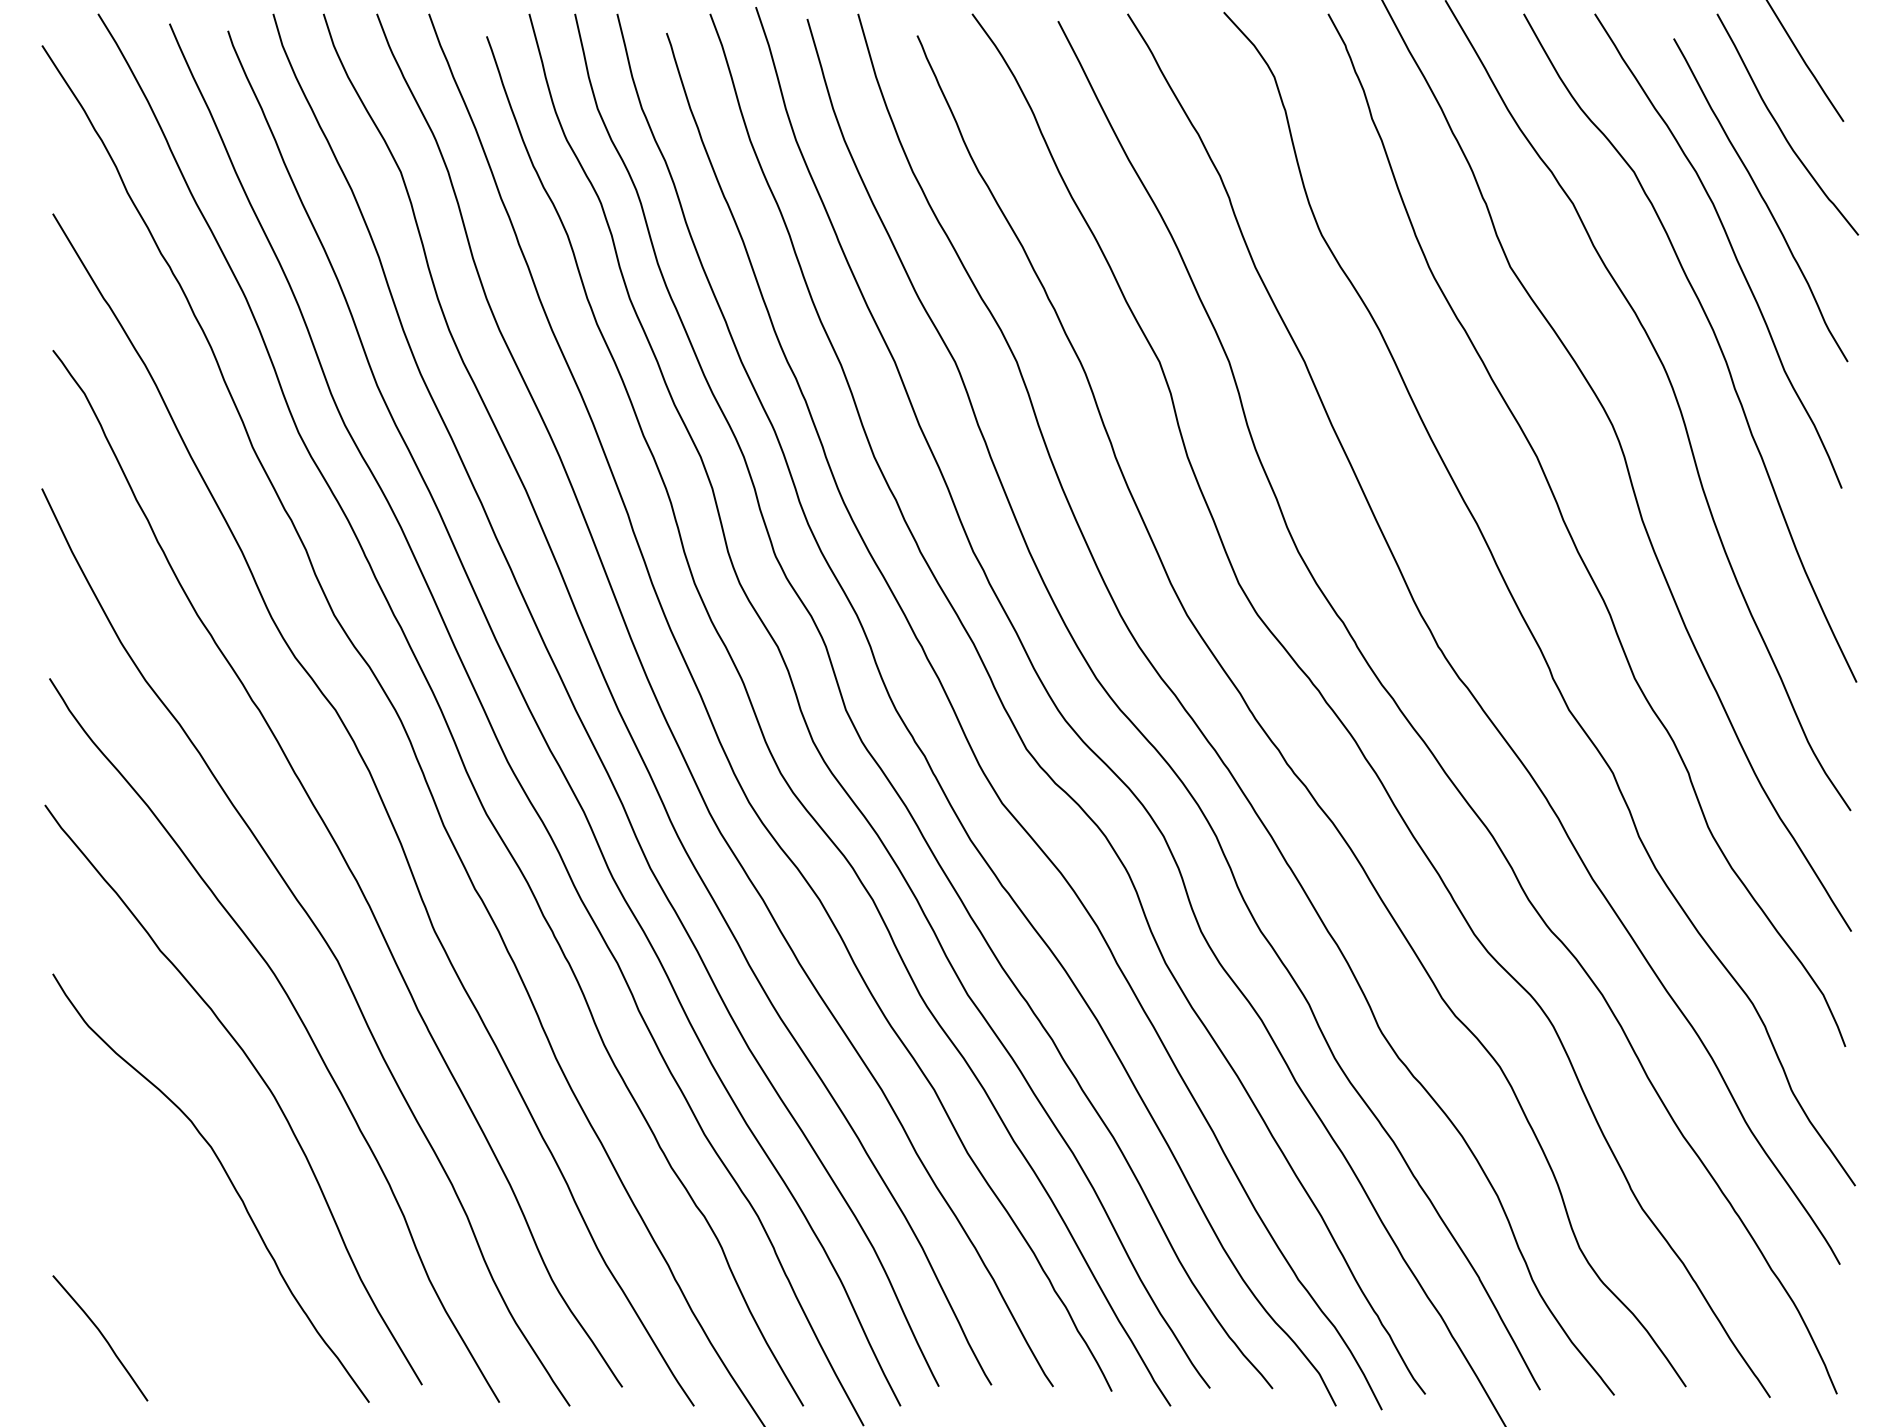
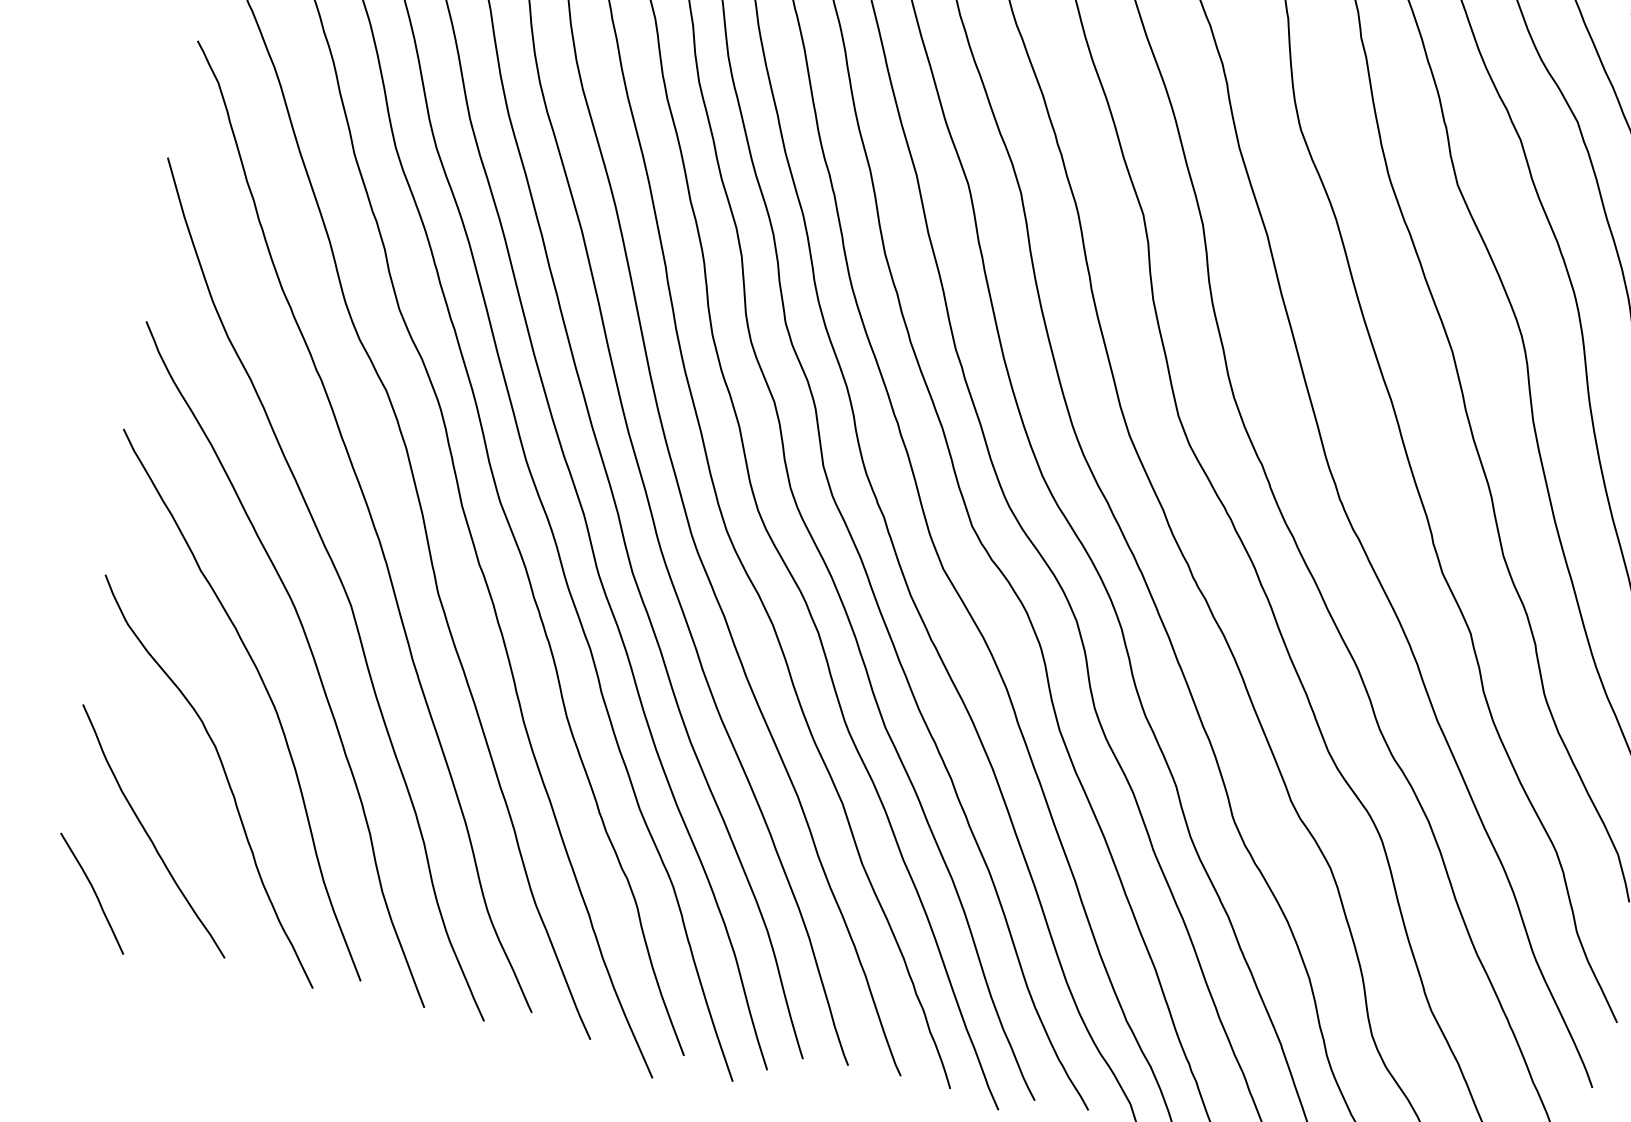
curve: (152, 1259) -> (148, 833), added

